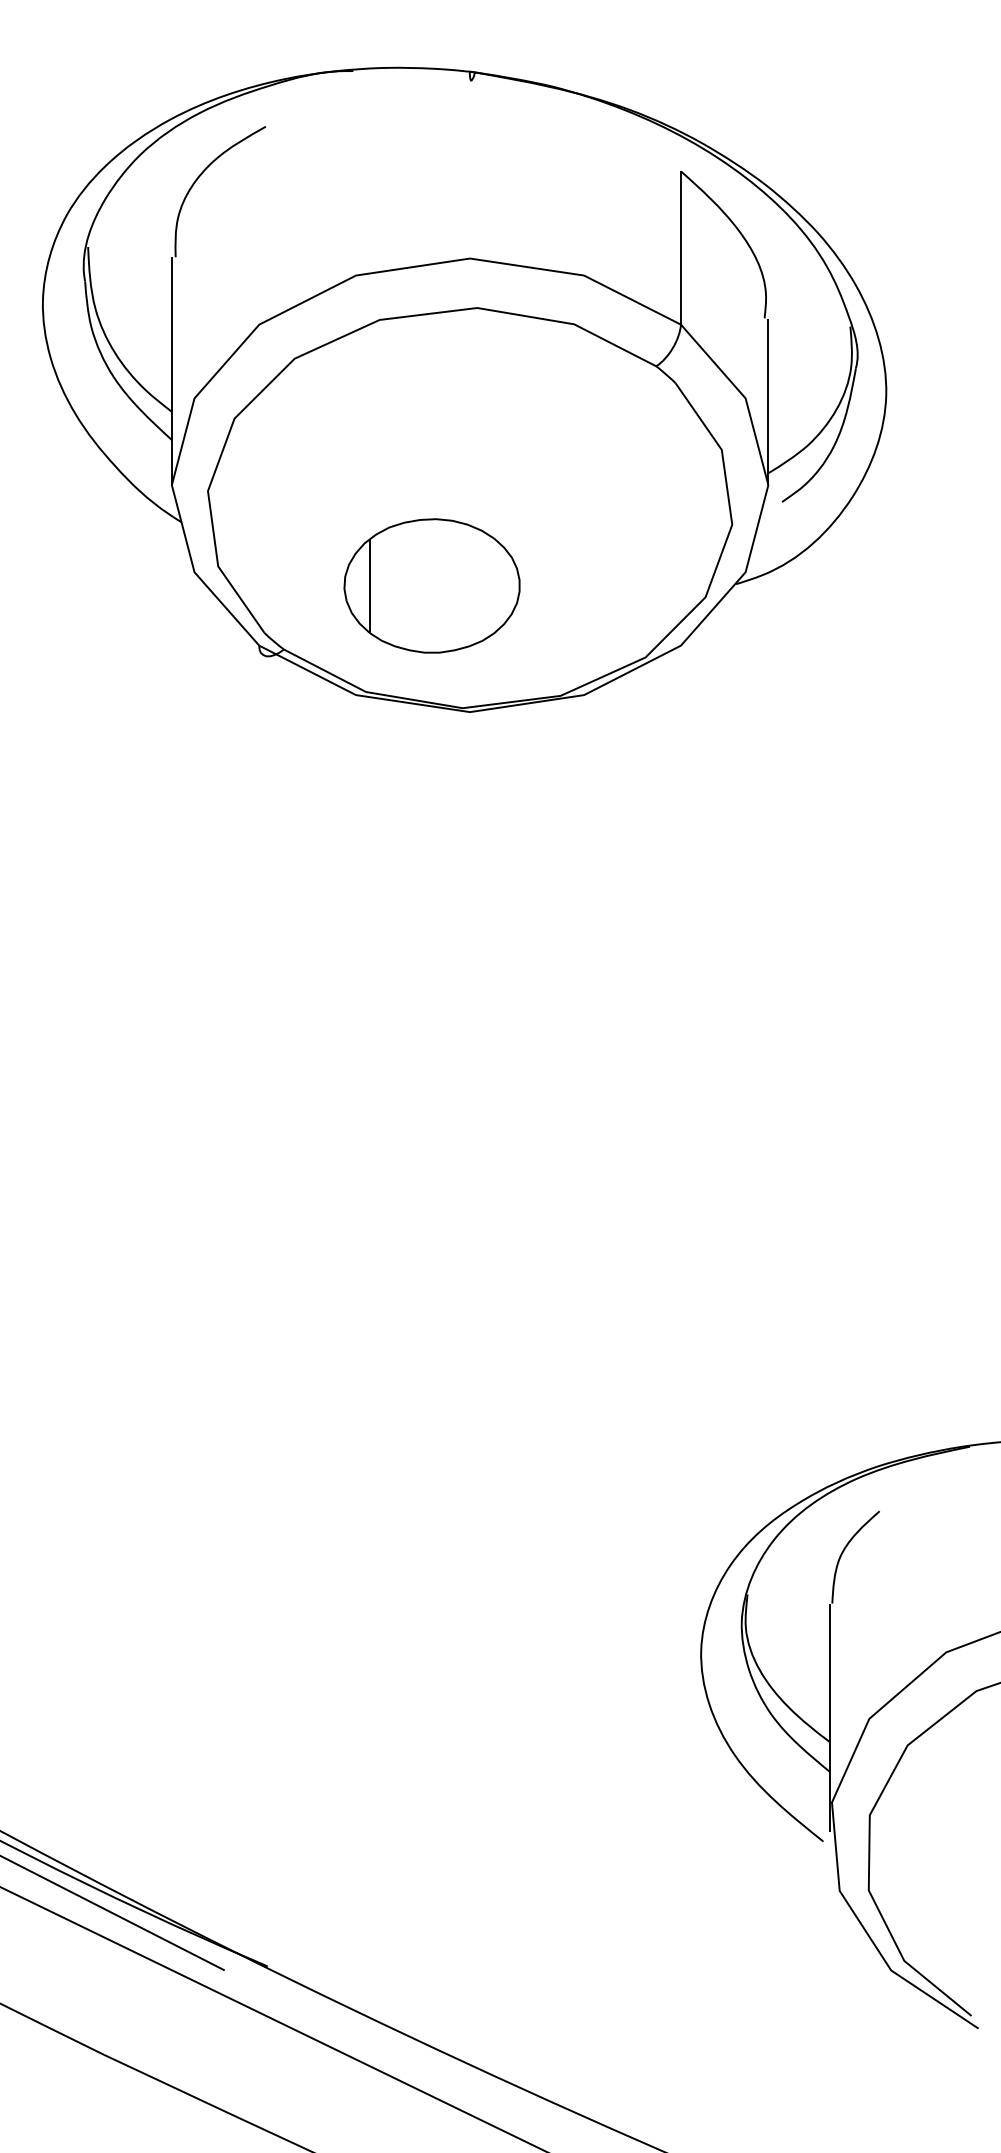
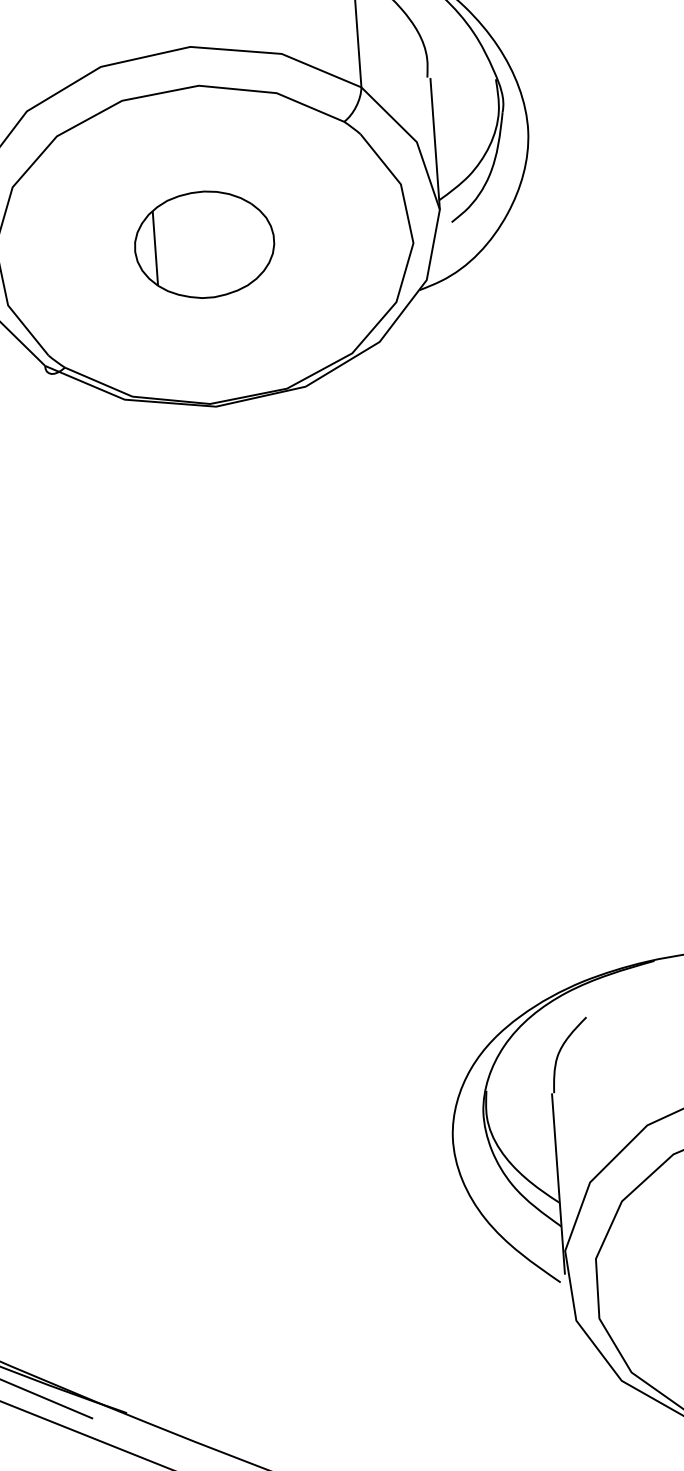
part: (431, 585) -> (204, 244), moved

